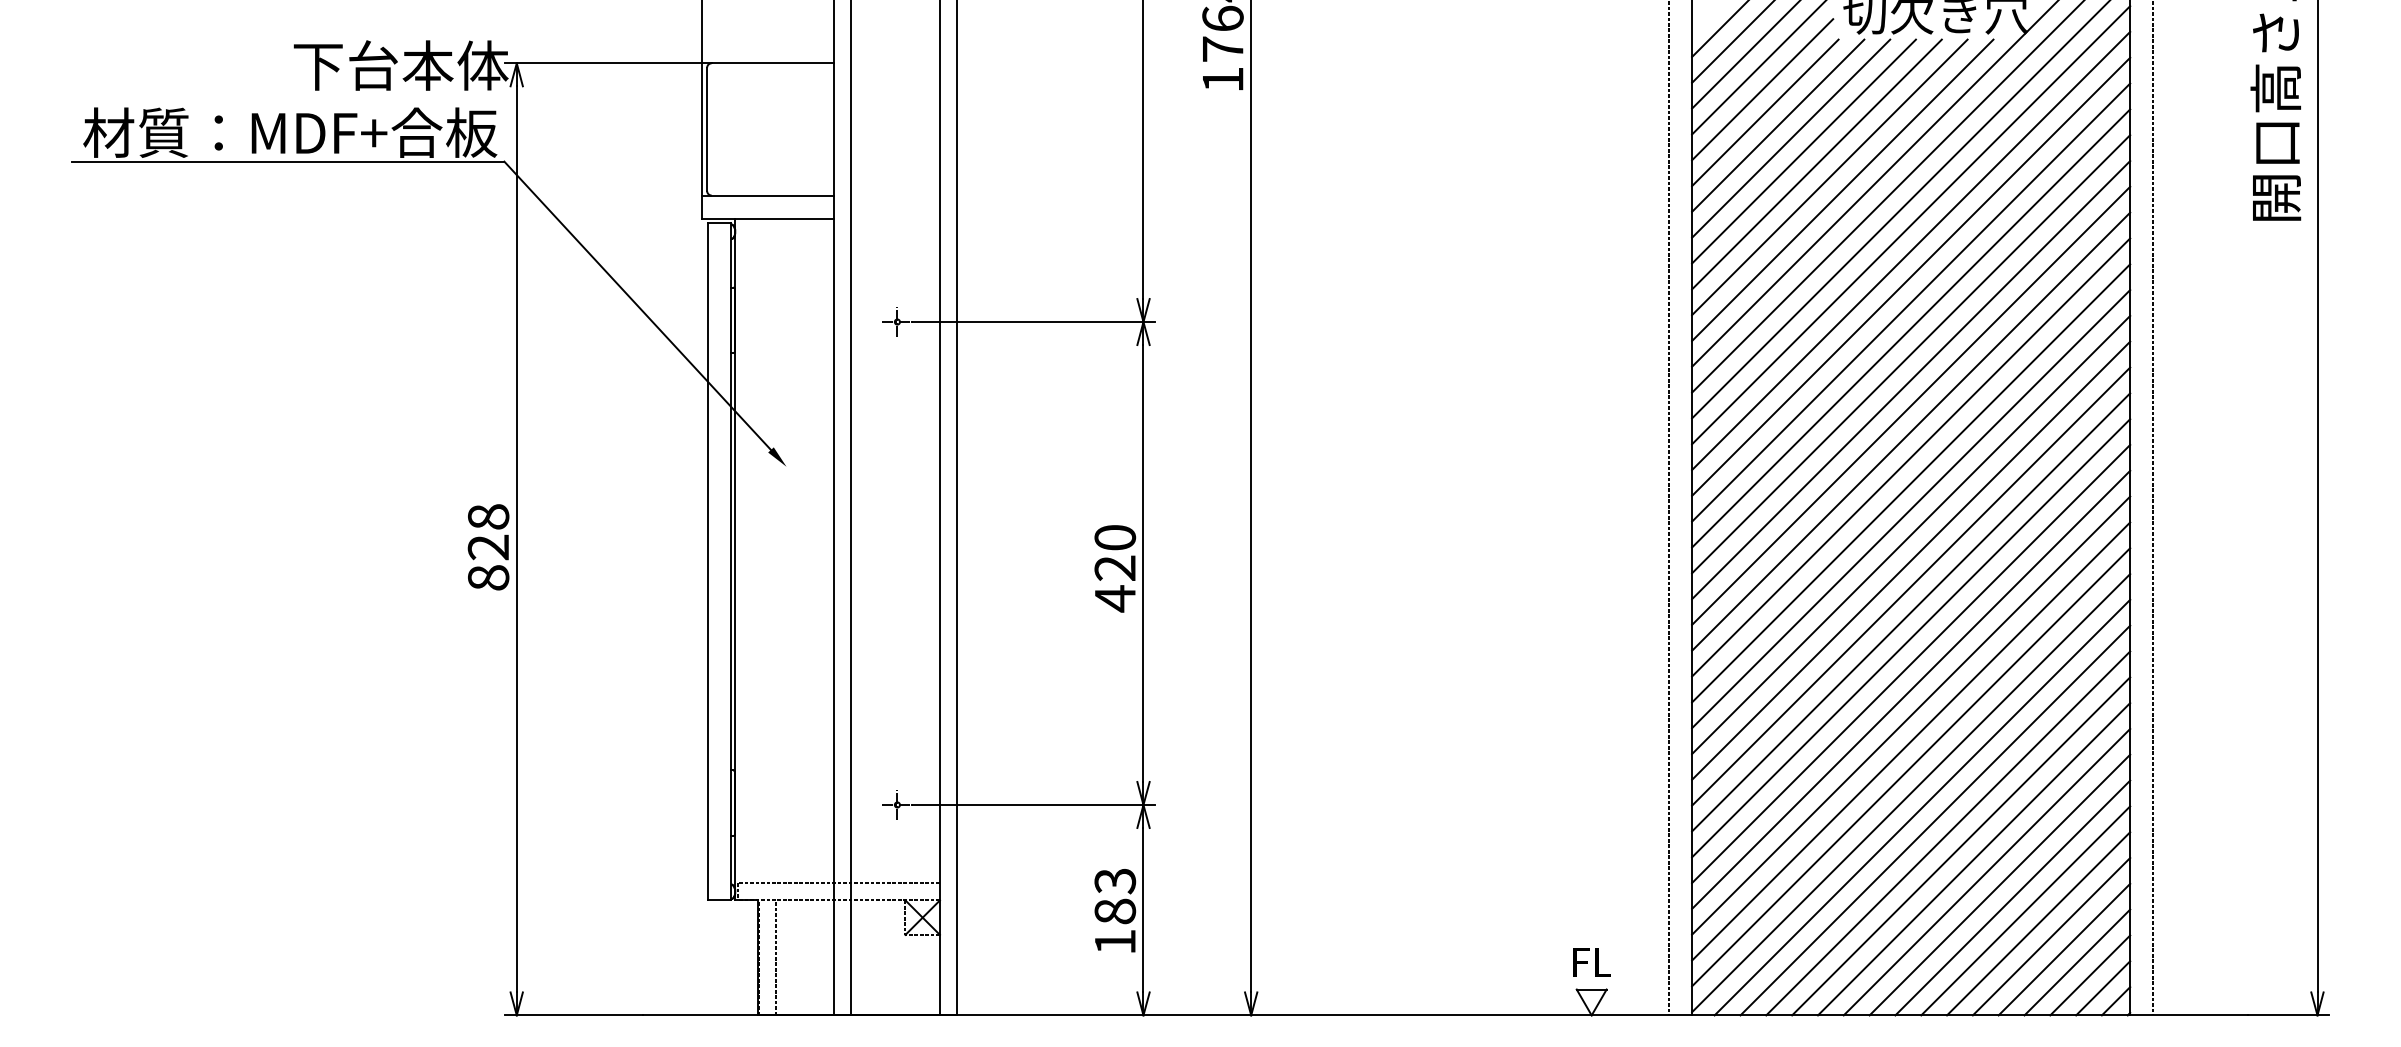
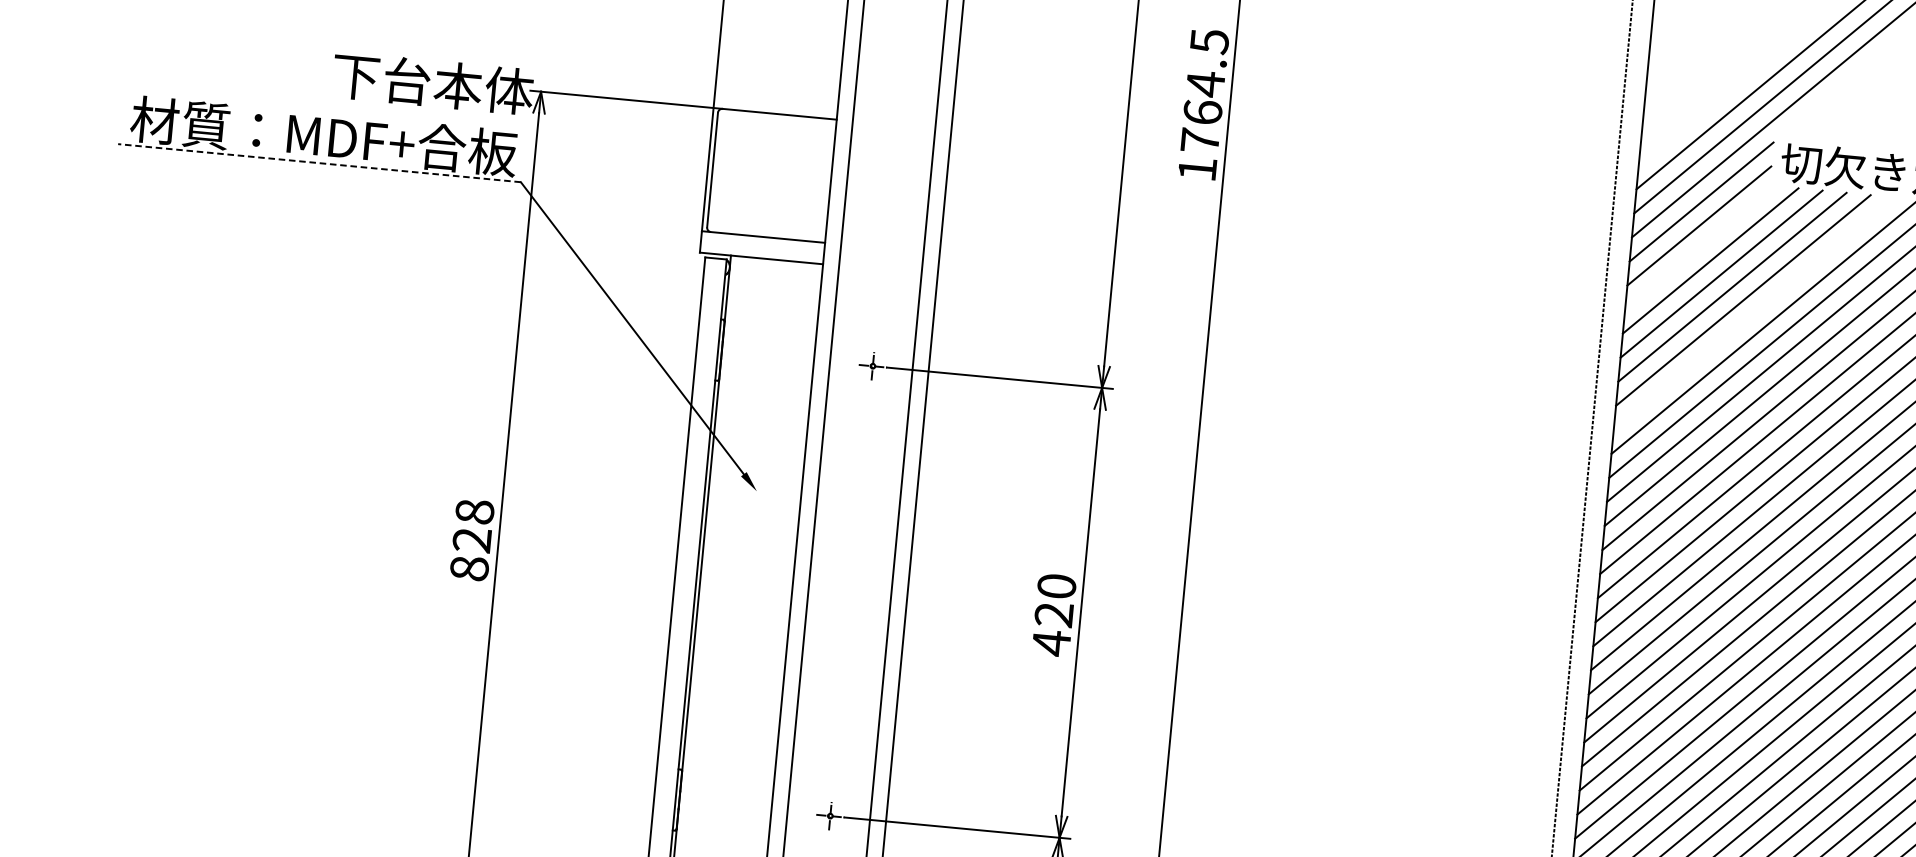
line: (1765, 112) -> (1700, 247), removed
line: (287, 161) -> (318, 162), solid -> dashed
line: (1829, 177) -> (1753, 313), removed

